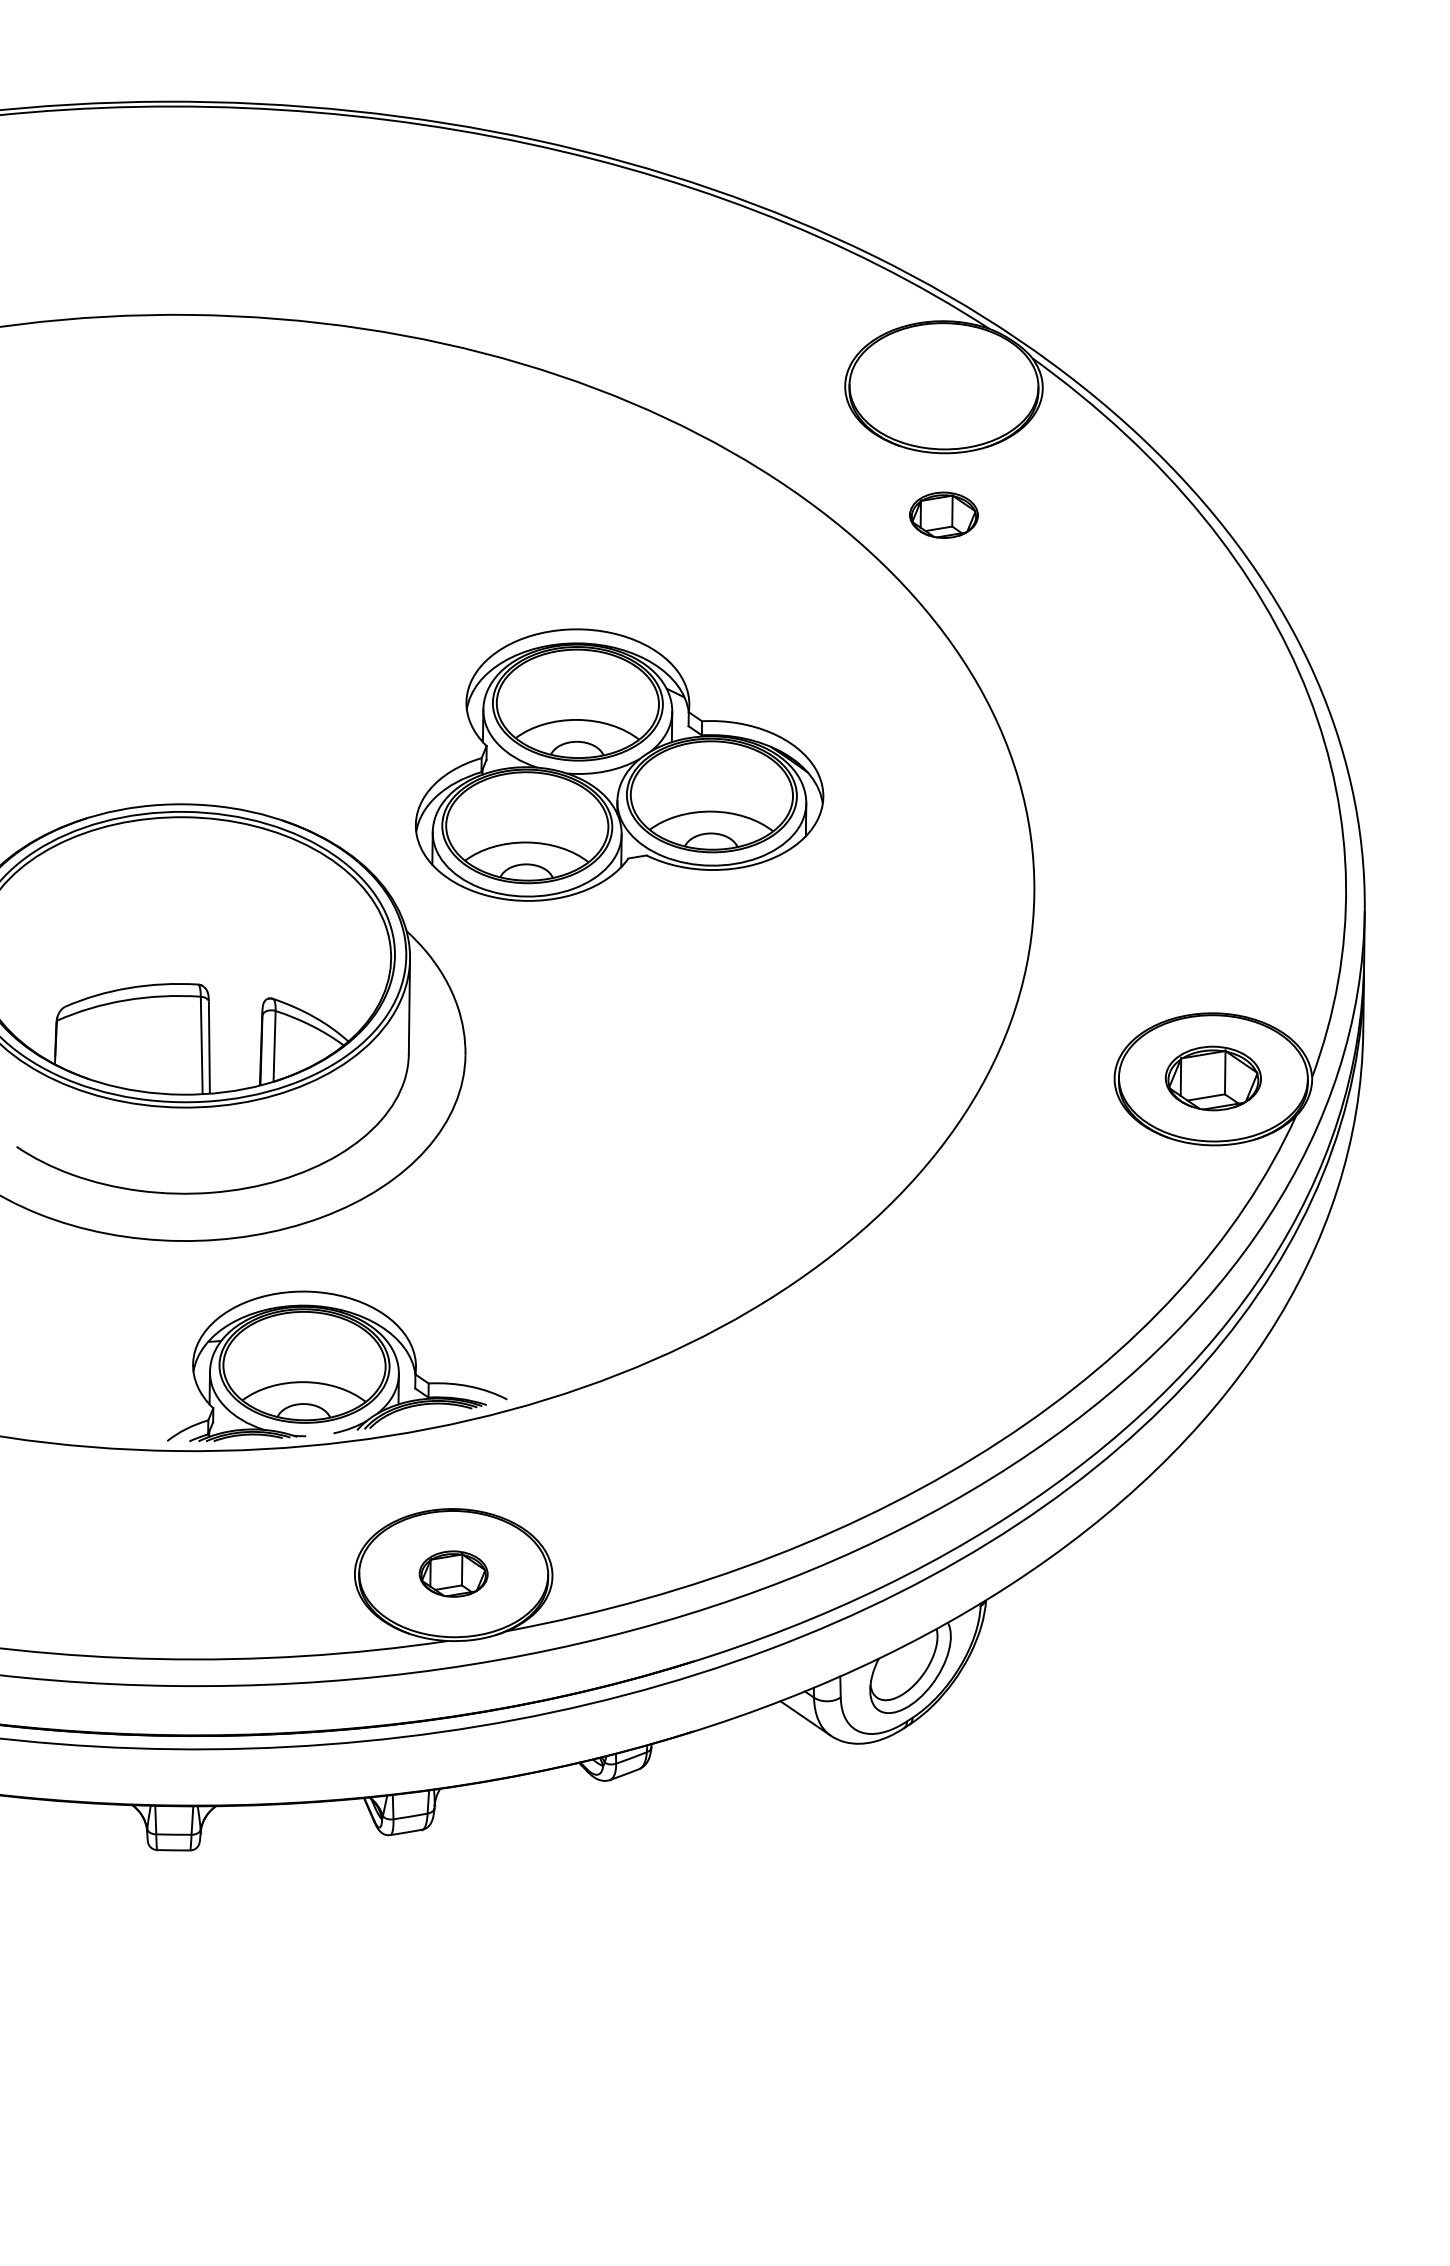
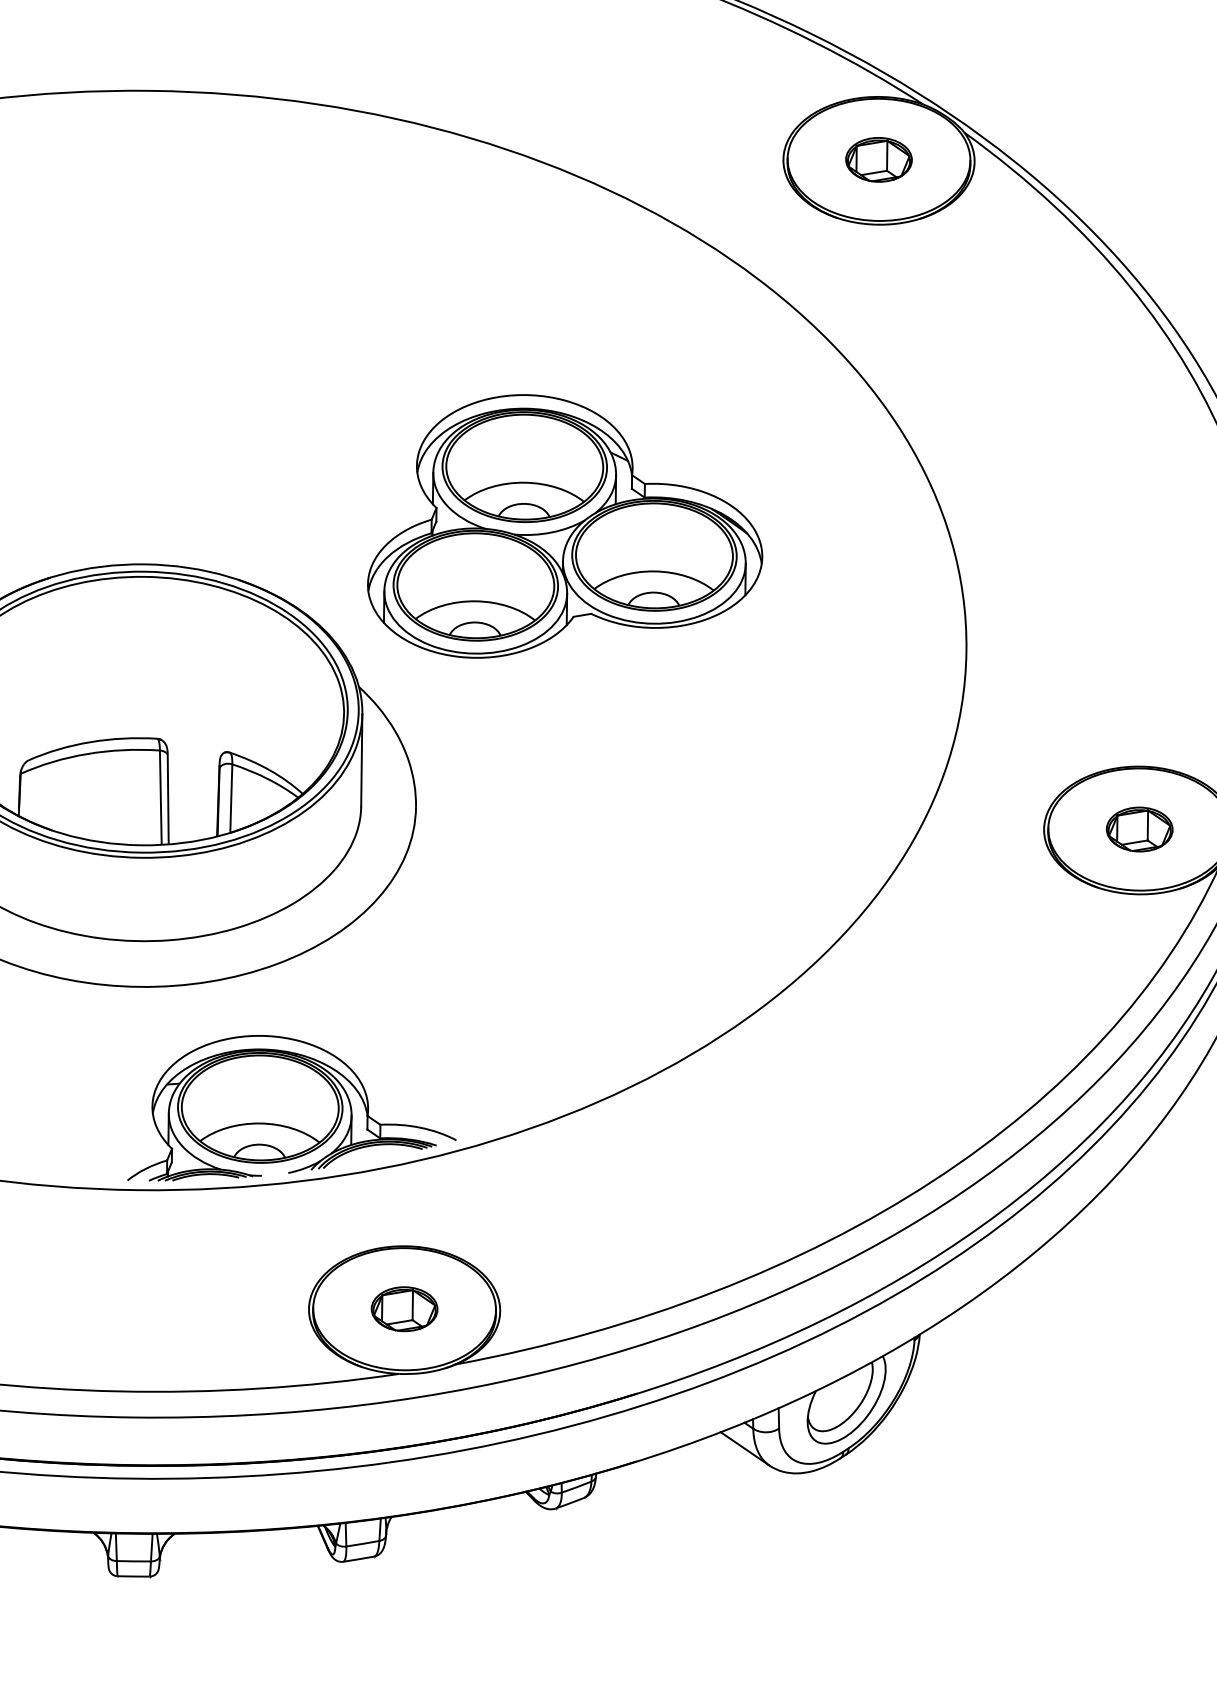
part: (943, 514) -> (878, 159), moved
part: (1213, 1077) -> (1139, 828), size x0.71

